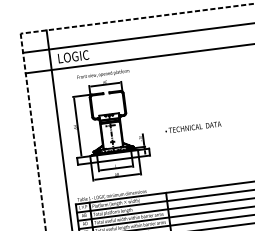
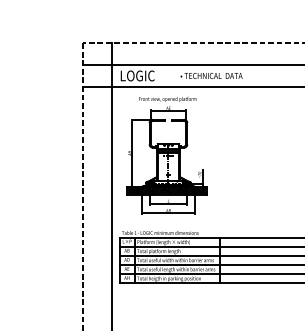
text: (193, 127) -> (211, 75), moved
hatch: (113, 156) -> (167, 190), added

